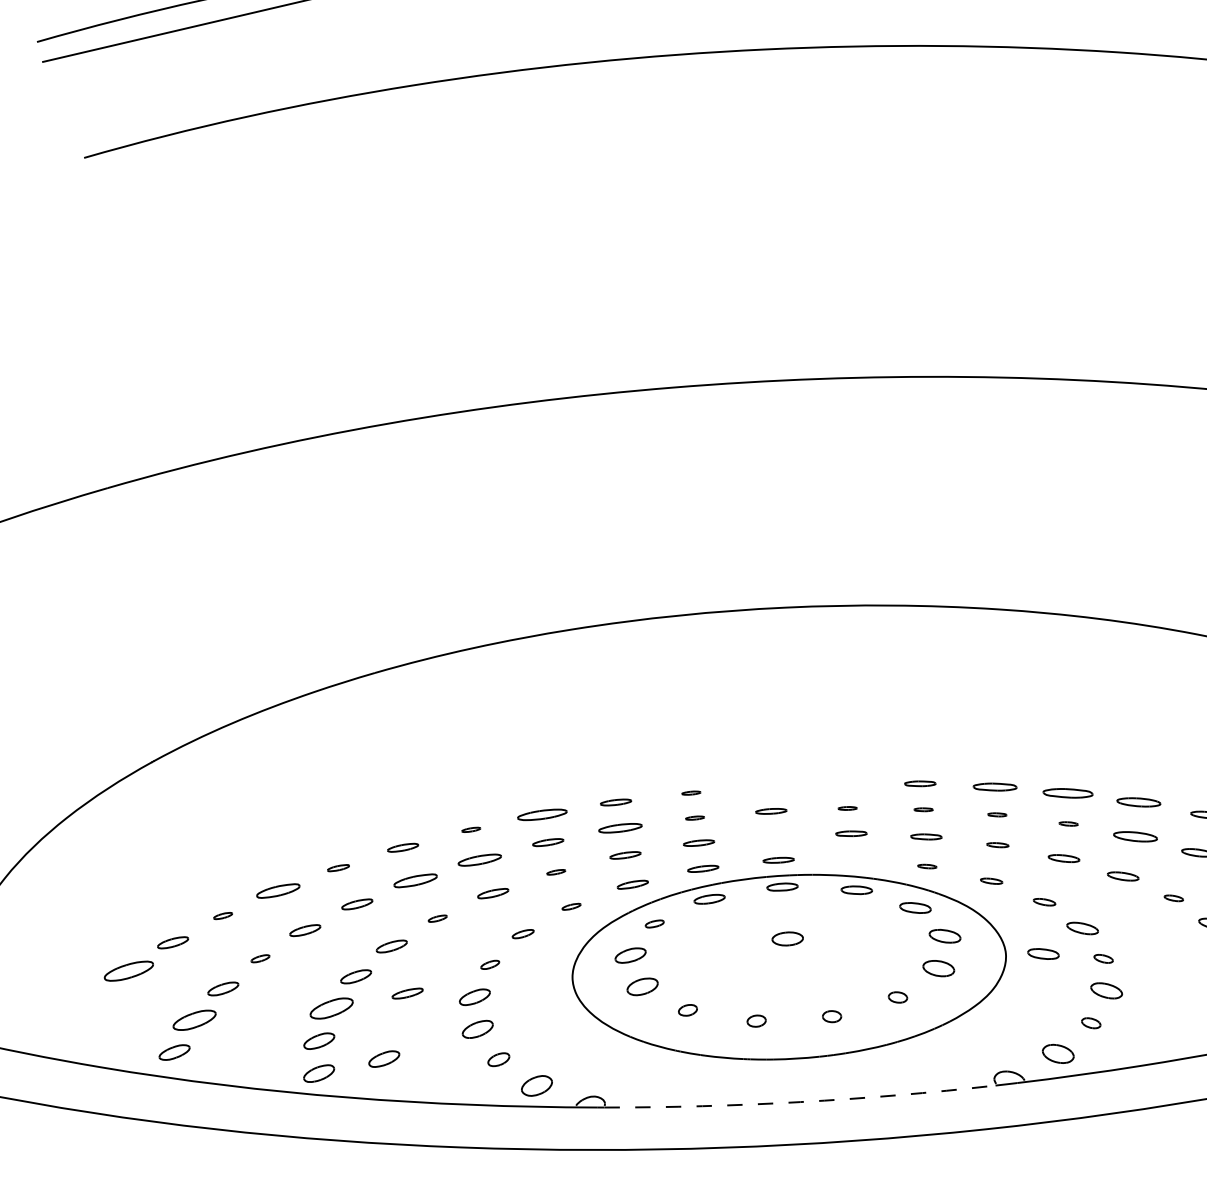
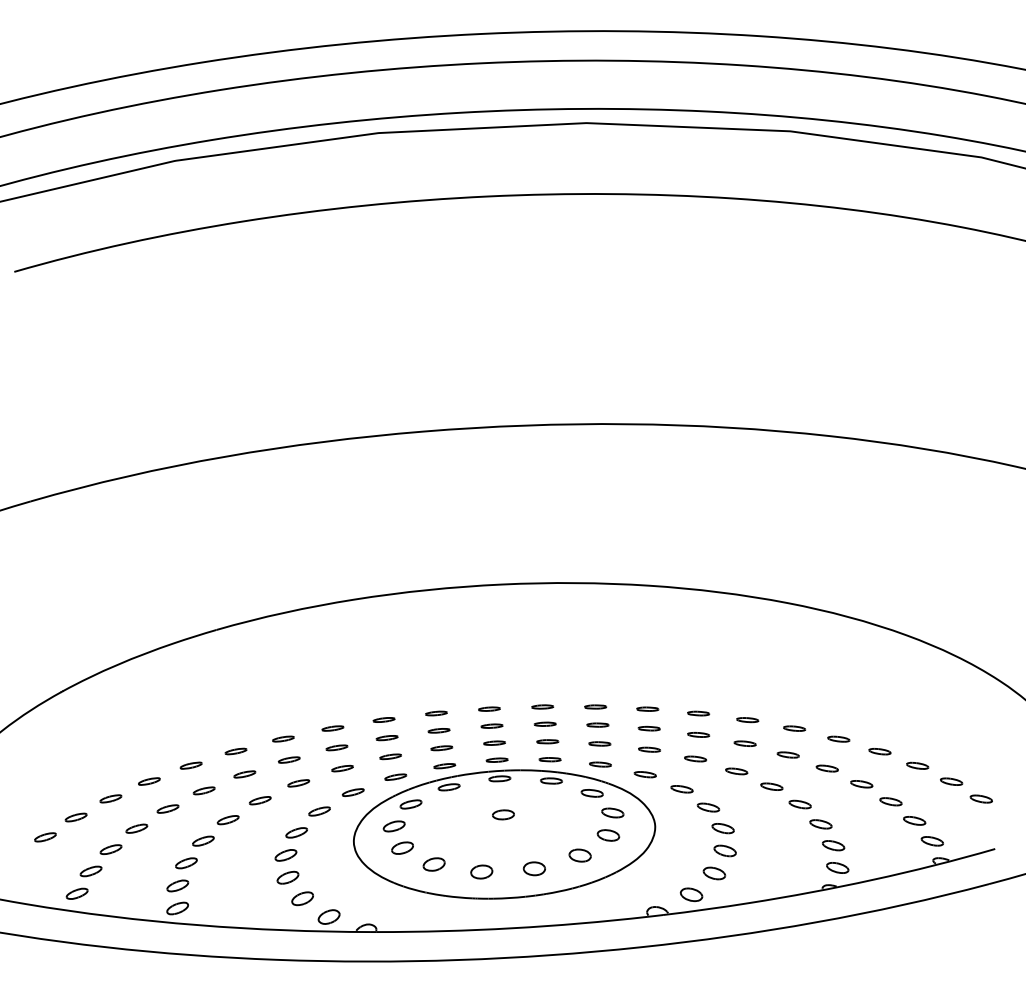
part: (843, 783) -> (542, 706), added
part: (767, 785) -> (489, 708), added
part: (994, 785) -> (647, 708), size x0.71
part: (691, 793) -> (436, 713), size x1.67
part: (1068, 793) -> (698, 713), size x0.62
part: (1138, 803) -> (747, 720), size x0.71
part: (846, 807) -> (544, 723), size x1.67
part: (922, 808) -> (597, 724), size x1.67
part: (541, 814) -> (332, 728), size x0.62
part: (996, 814) -> (648, 728), size x1.67
part: (694, 817) -> (438, 730), size x1.67
part: (1068, 823) -> (698, 734), size x1.67
part: (471, 829) -> (283, 738), size x1.67
part: (619, 829) -> (386, 738), size x0.71
part: (774, 834) -> (494, 742), added
part: (1134, 836) -> (744, 743), size x0.71
part: (997, 844) -> (649, 749), size x1.43
part: (478, 859) -> (288, 759), size x0.71
part: (853, 859) -> (549, 759), added
part: (927, 866) -> (600, 764), size x1.67
part: (337, 867) -> (190, 765), size x1.43
part: (556, 872) -> (342, 768), size x1.67
part: (415, 880) -> (244, 774), size x0.71
part: (990, 880) -> (644, 774), size x1.43
part: (278, 890) -> (149, 781), size x0.71
part: (1173, 898) -> (771, 786), size x1.67
part: (1043, 902) -> (681, 789), size x1.43
part: (570, 906) -> (352, 792), size x1.67
part: (222, 915) -> (110, 798), size x1.67
part: (436, 918) -> (259, 800), size x1.67
part: (654, 924) -> (410, 804), size x1.67
part: (523, 934) -> (319, 811), size x1.43
part: (1042, 954) -> (680, 825), removed
part: (259, 958) -> (136, 828), size x1.67
part: (1102, 958) -> (722, 828), size x1.67
part: (490, 964) -> (296, 832), size x1.67
part: (129, 971) -> (45, 837), size x0.62
part: (406, 993) -> (238, 852), removed
part: (897, 997) -> (579, 855), size x1.67
part: (331, 1008) -> (186, 863), size x0.71
part: (687, 1010) -> (433, 864), size x1.67
part: (830, 1016) -> (533, 868), size x1.67
part: (193, 1020) -> (90, 871), size x0.71
part: (756, 1020) -> (481, 871), size x1.67
part: (1091, 1023) -> (714, 873), size x1.67
part: (383, 1059) -> (222, 898), removed
part: (498, 1059) -> (302, 898), size x1.43
arc: (800, 1102) -> (512, 928), dashed -> solid

